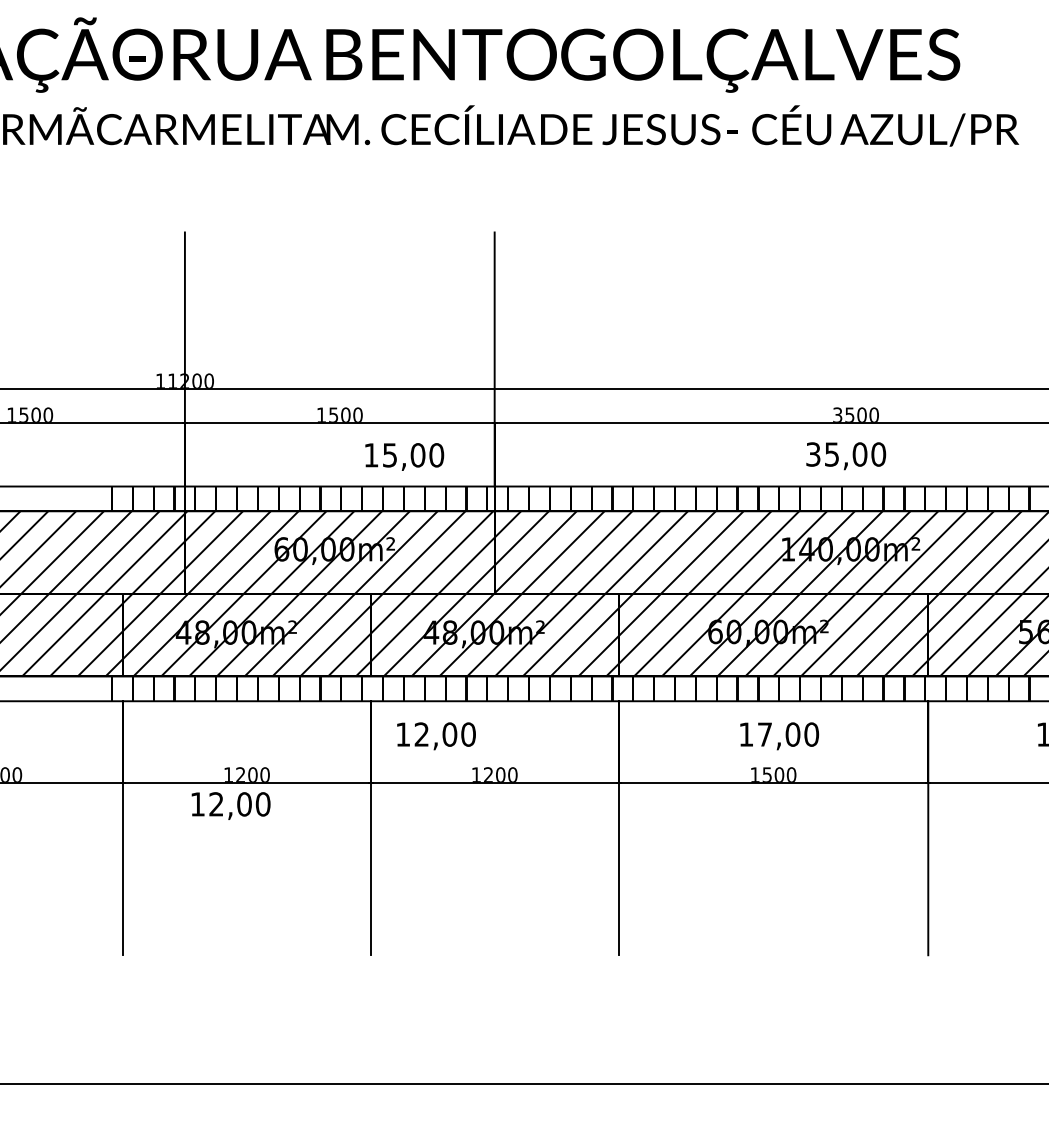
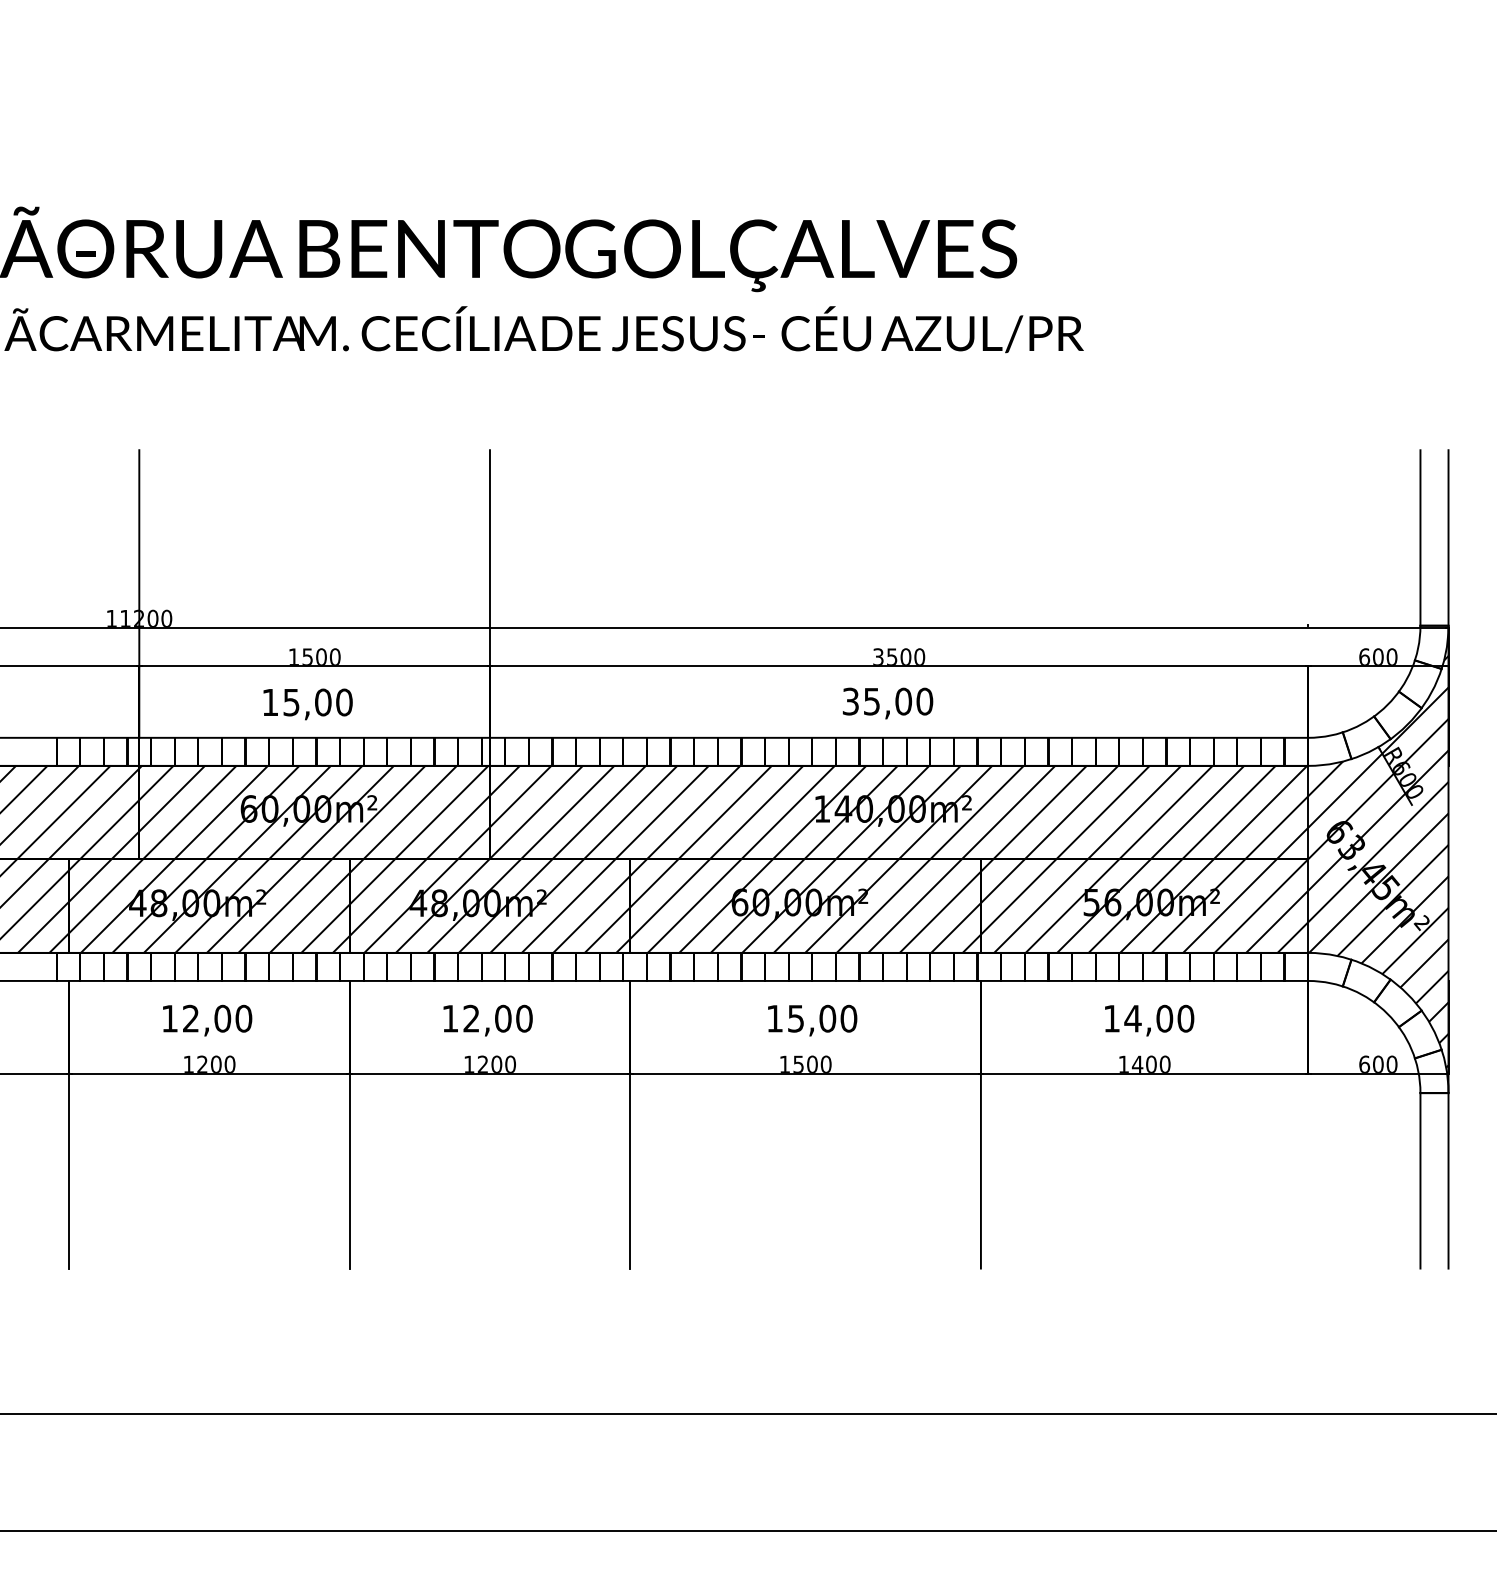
text: (404, 457) -> (307, 704), moved
text: (764, 734) -> (795, 1018), 17,00 -> 15,00
text: (435, 736) -> (487, 1020), moved
text: (231, 805) -> (207, 1020), moved

